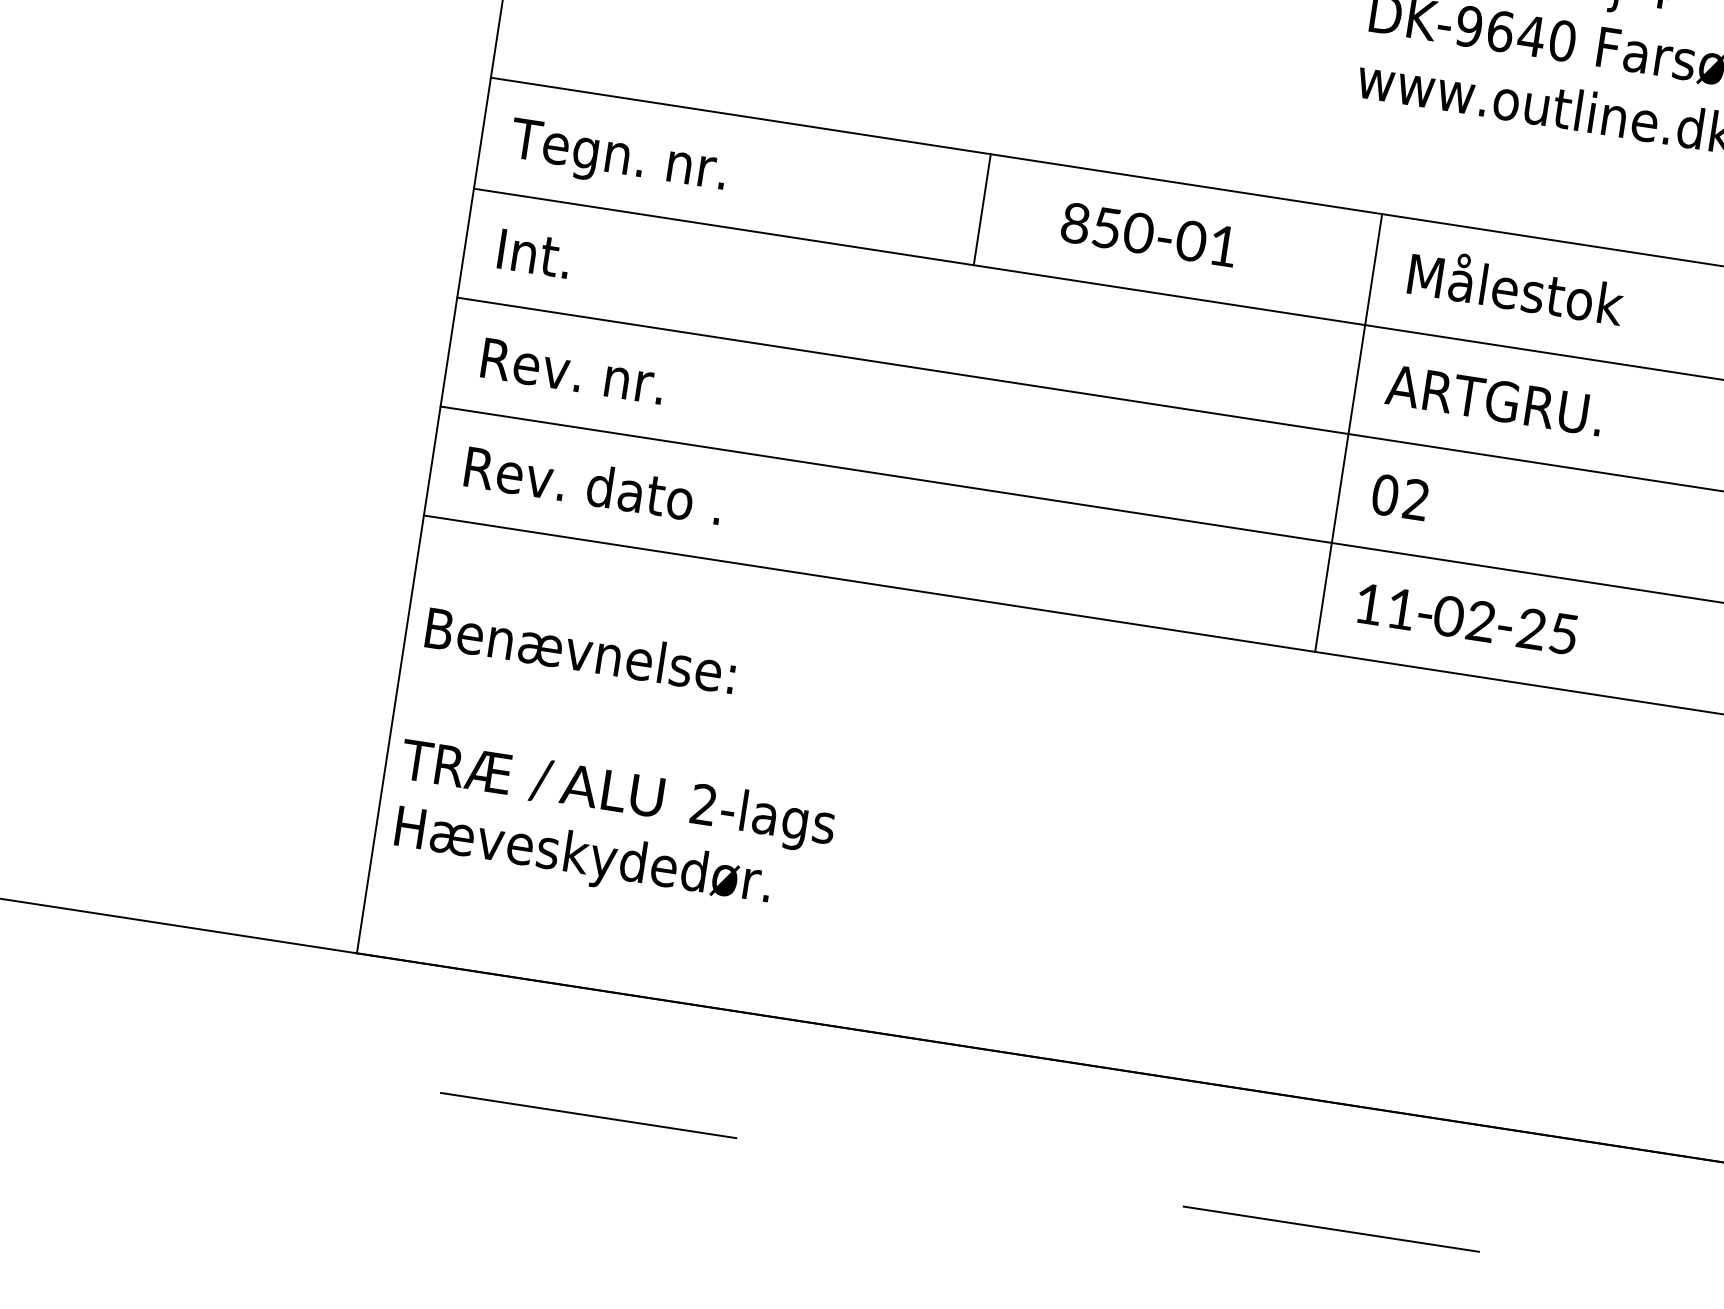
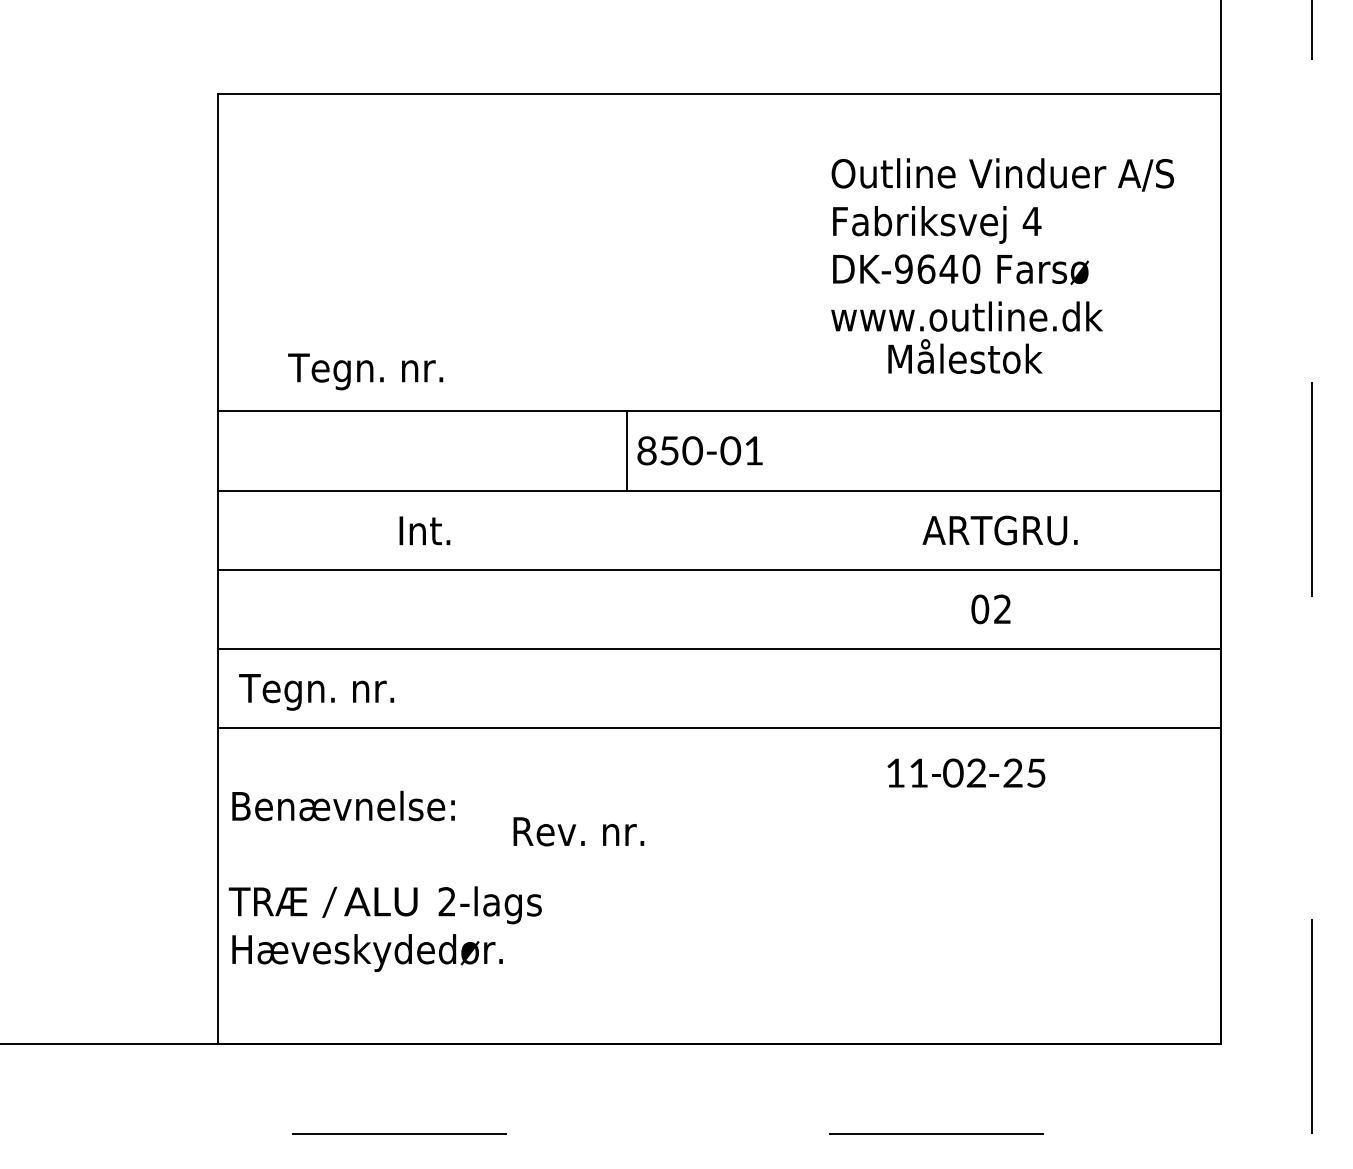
text: (617, 158) -> (365, 371), moved
line: (982, 210) -> (626, 451), moved
text: (534, 253) -> (424, 530), moved
text: (1516, 286) -> (965, 356), moved
text: (572, 371) -> (578, 831), moved
text: (1493, 400) -> (999, 530), moved
line: (1348, 433) -> (862, 569), removed
text: (589, 489) -> (332, 691), Rev. dato . -> Tegn. nr.
text: (1399, 497) -> (990, 609), moved
text: (1467, 618) -> (966, 772), moved

